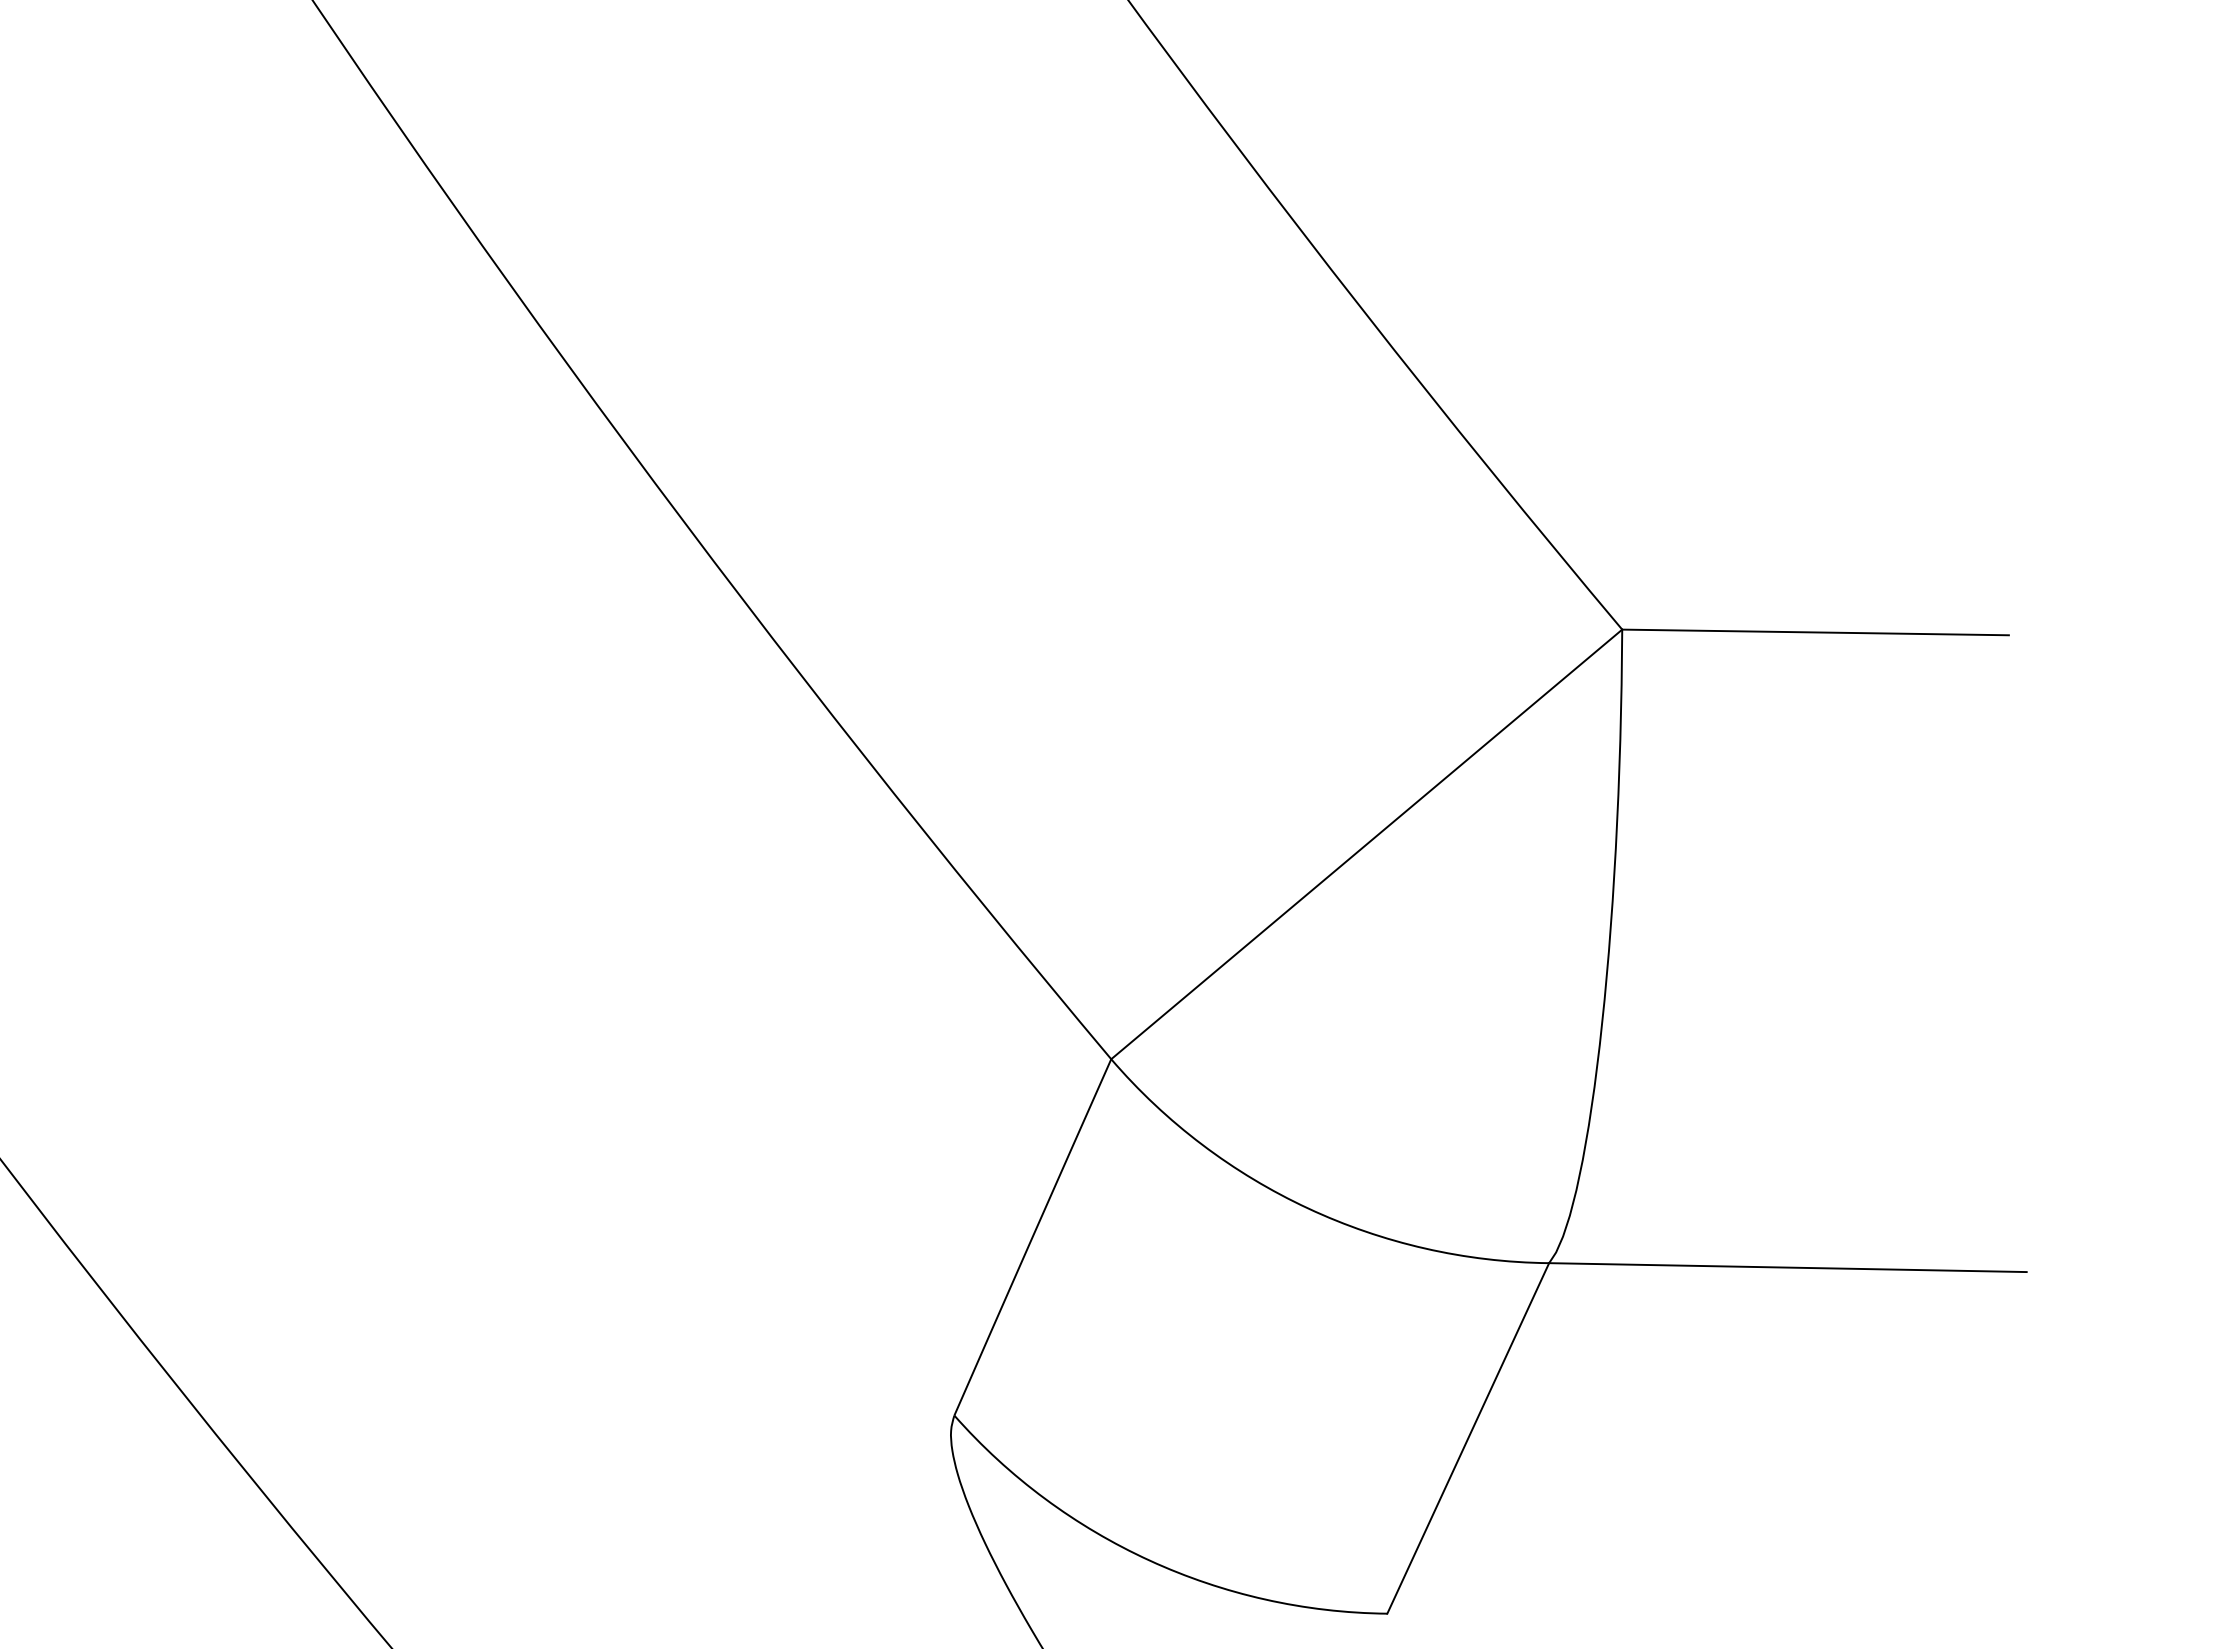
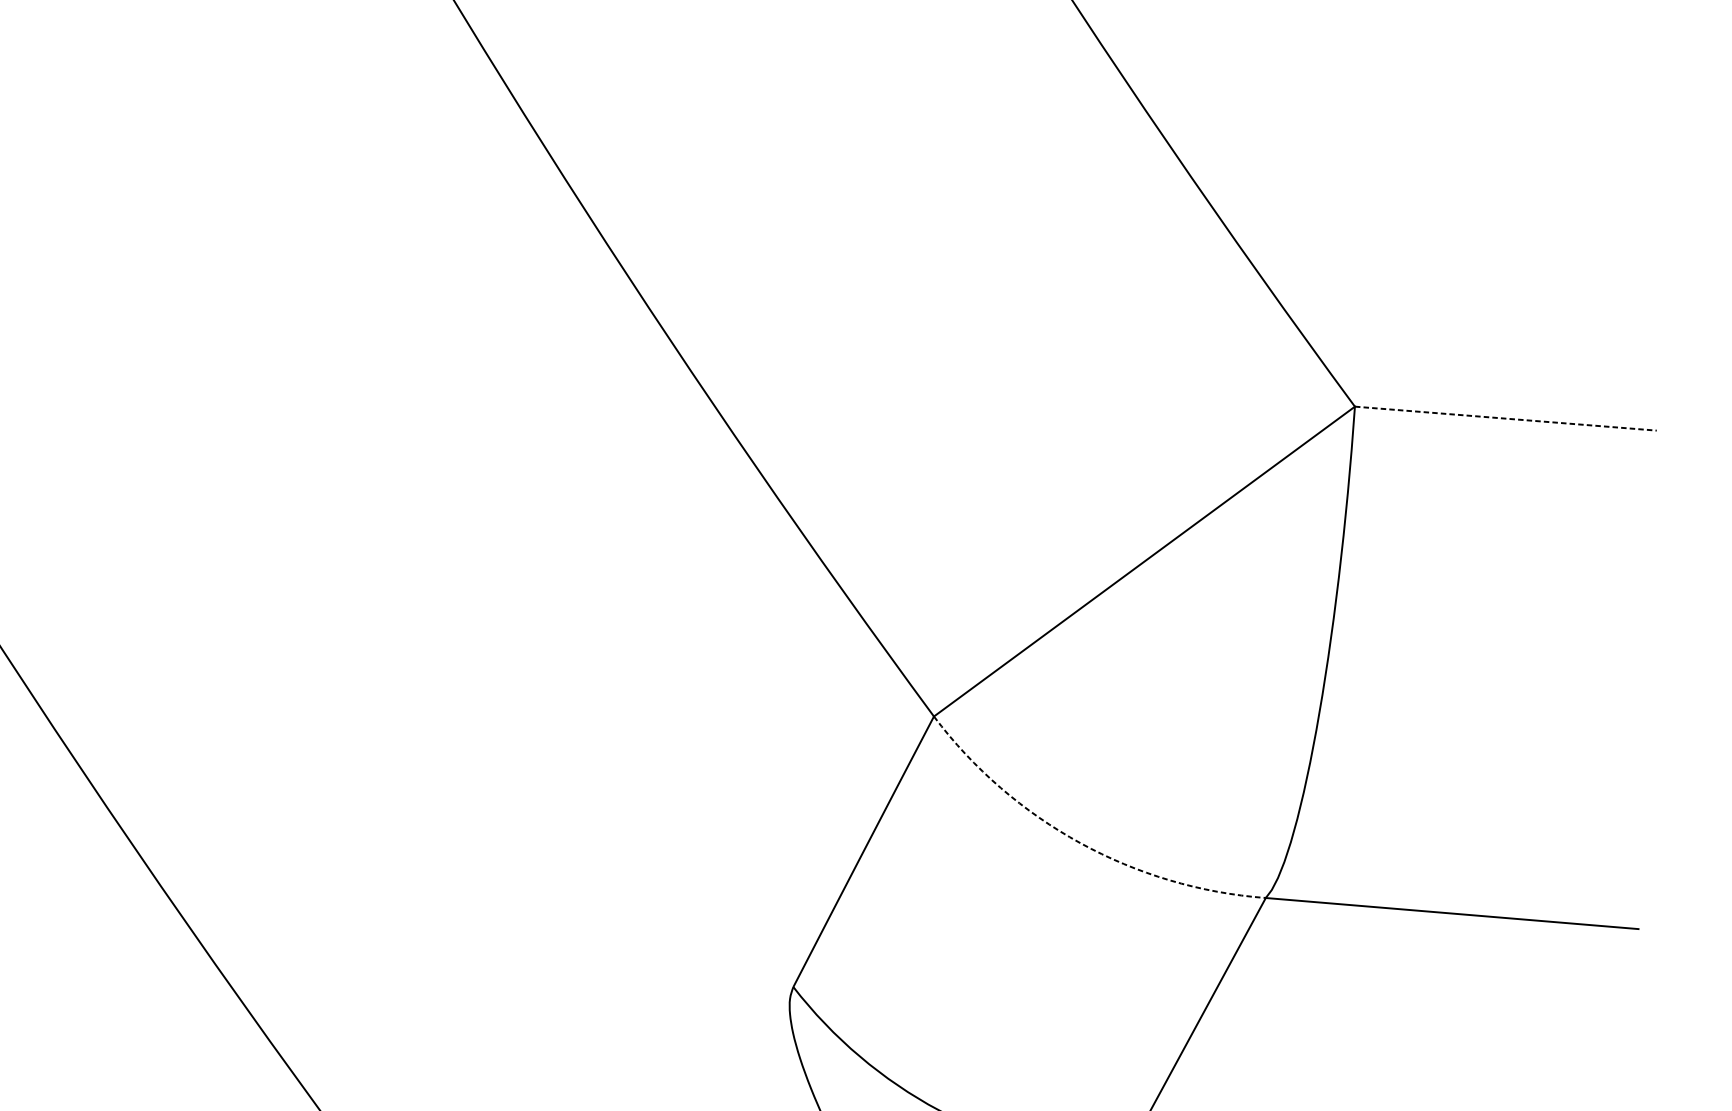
line: (1816, 632) -> (1506, 418), solid -> dashed
arc: (1308, 1208) -> (1080, 843), solid -> dashed

